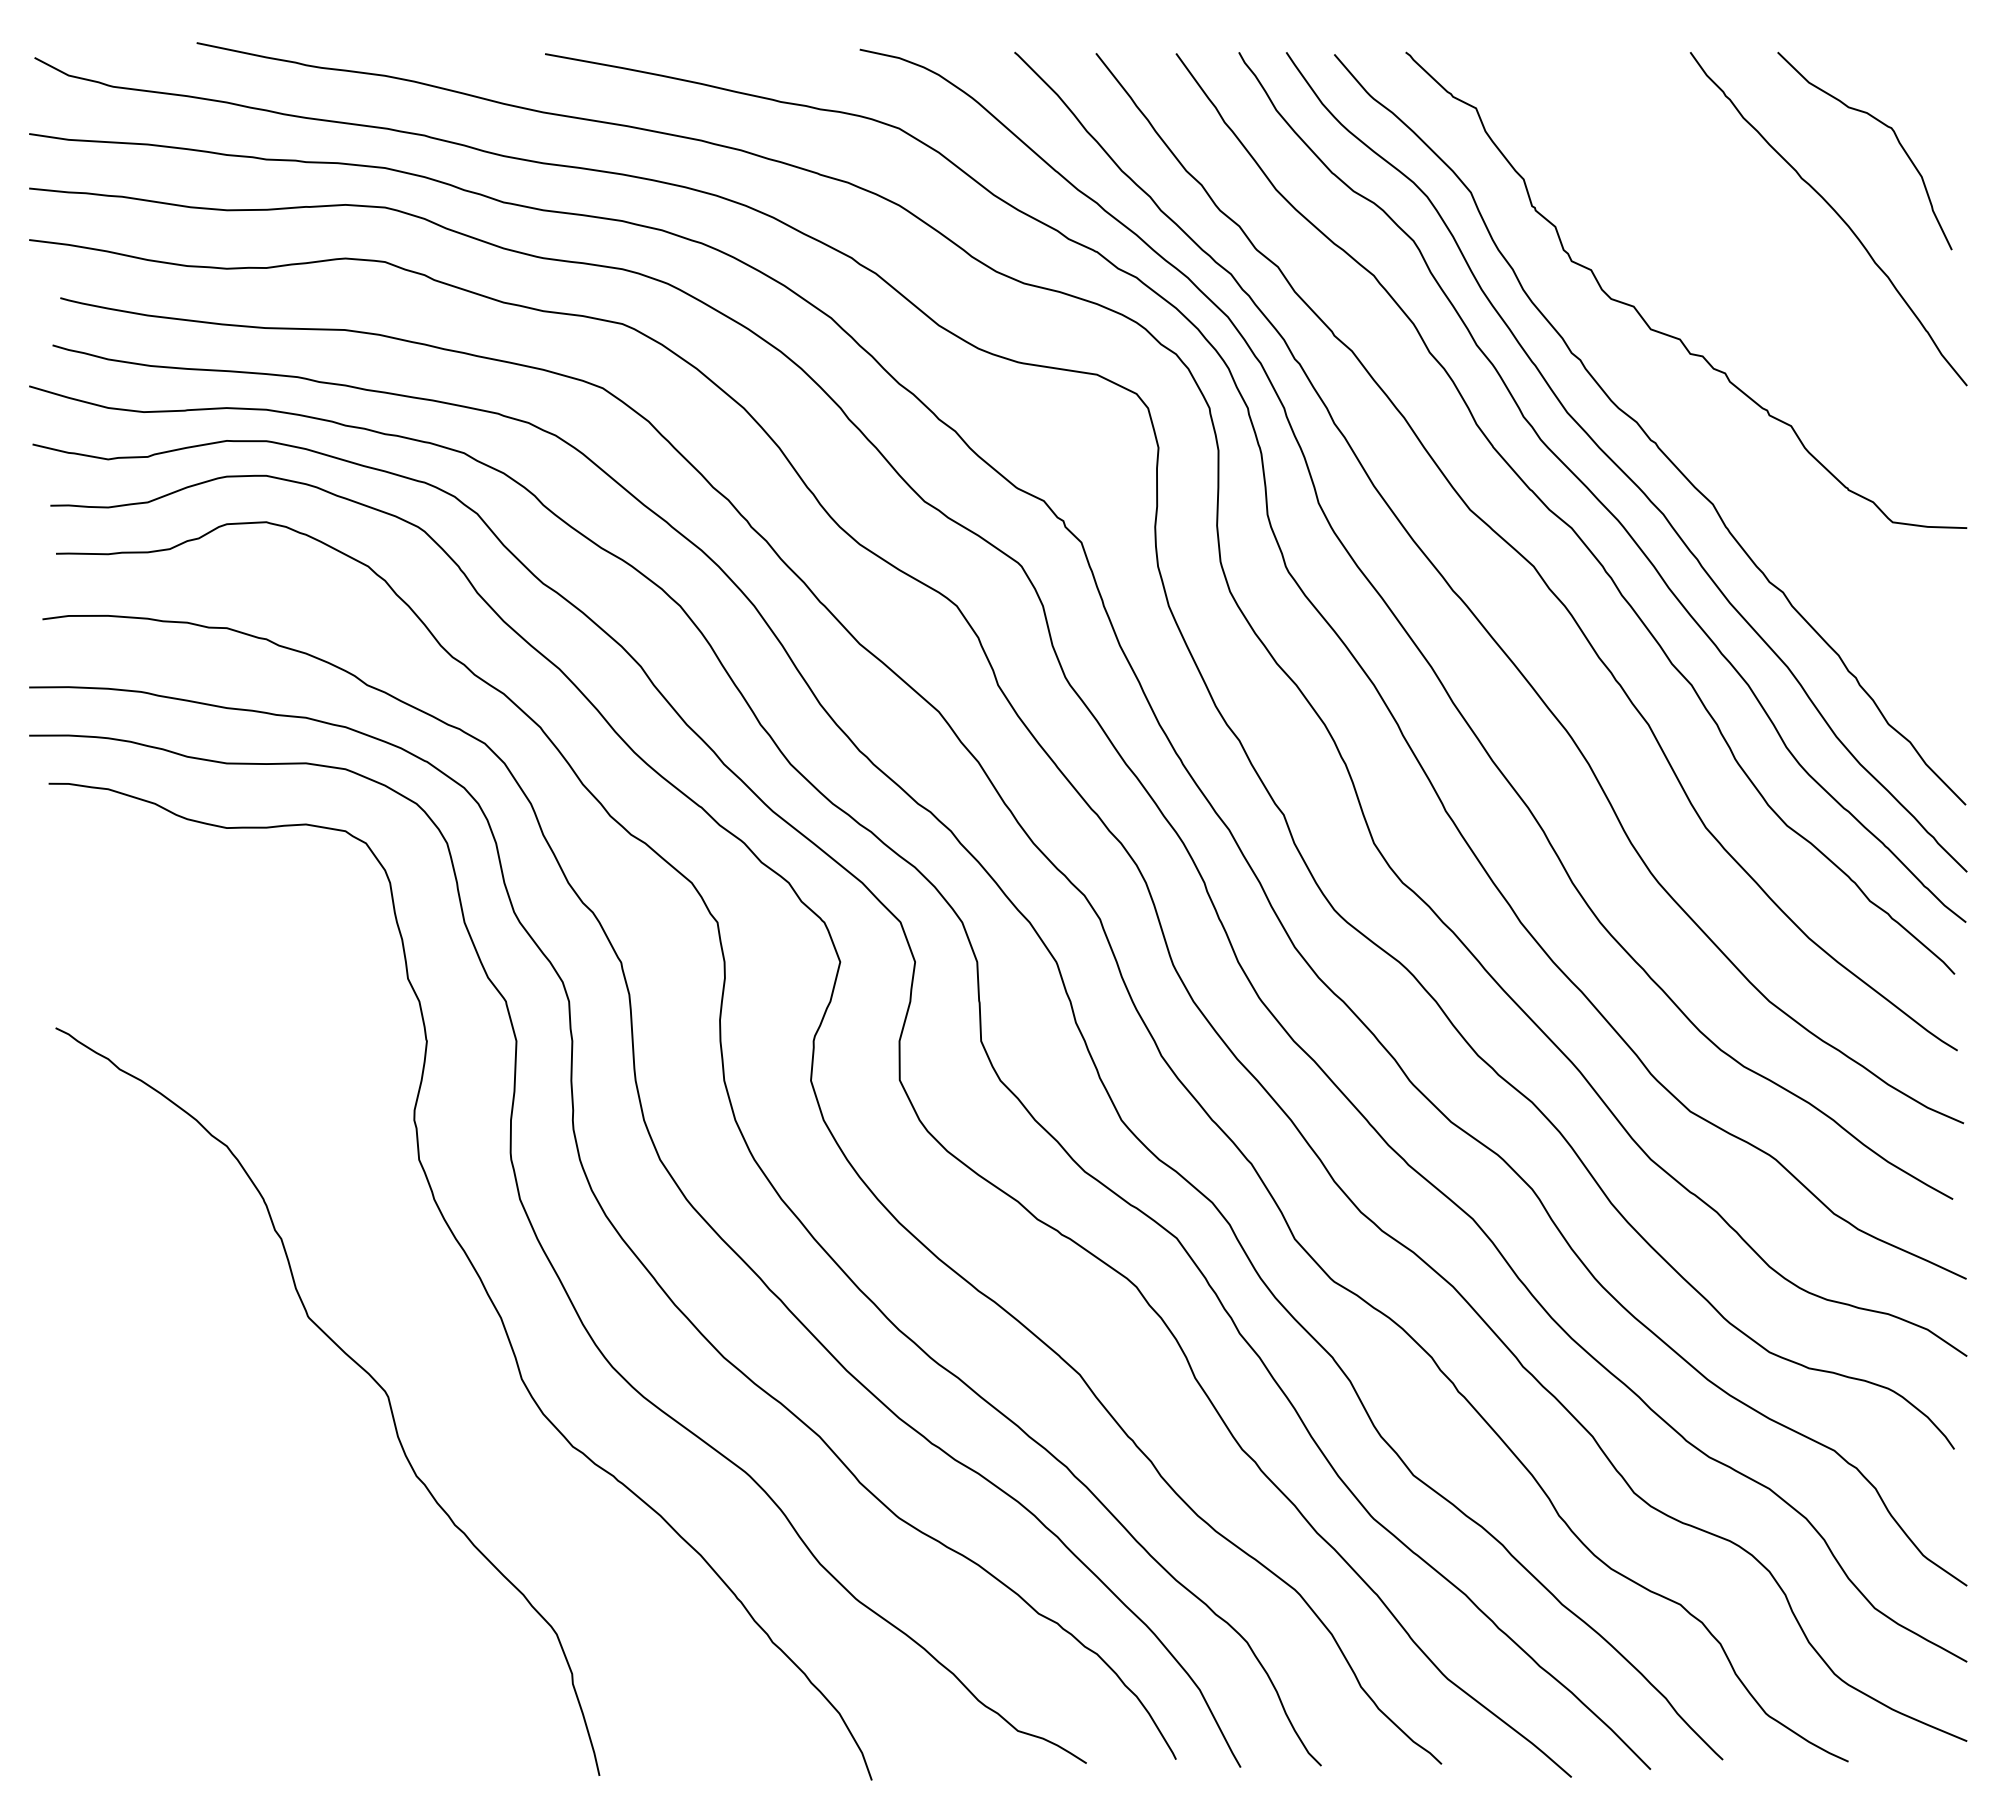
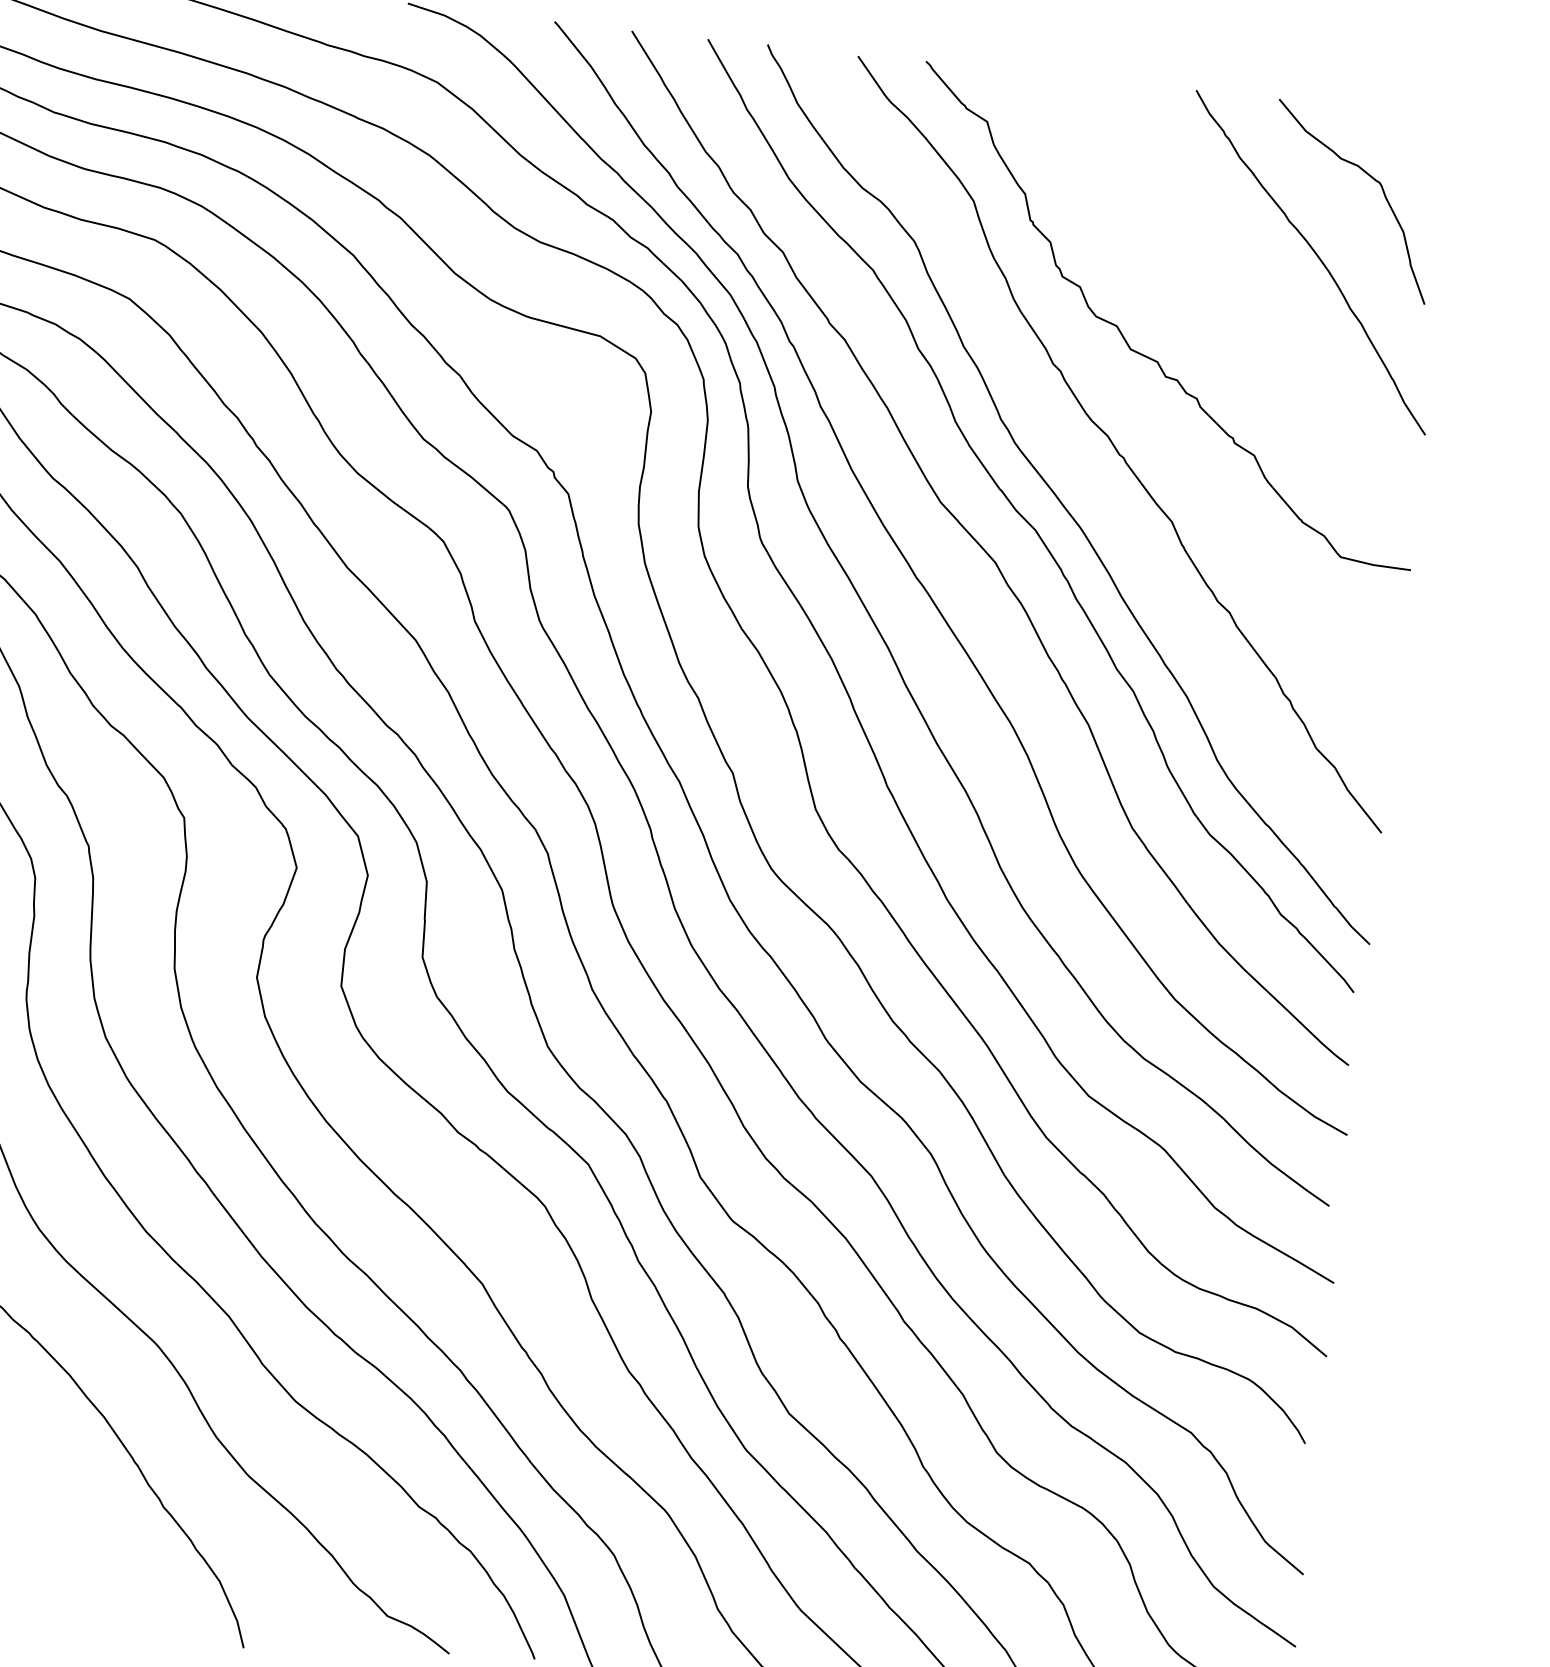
curve: (1620, 467) -> (1087, 477), removed

